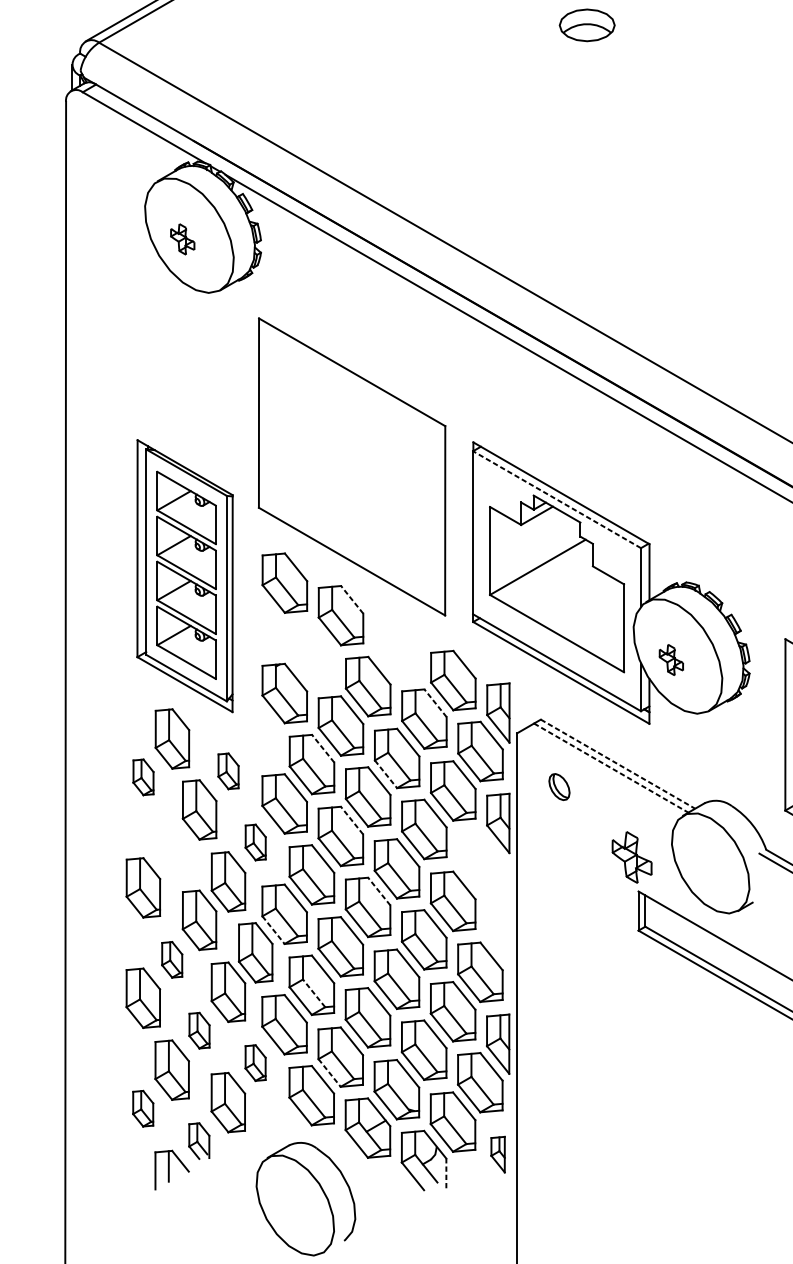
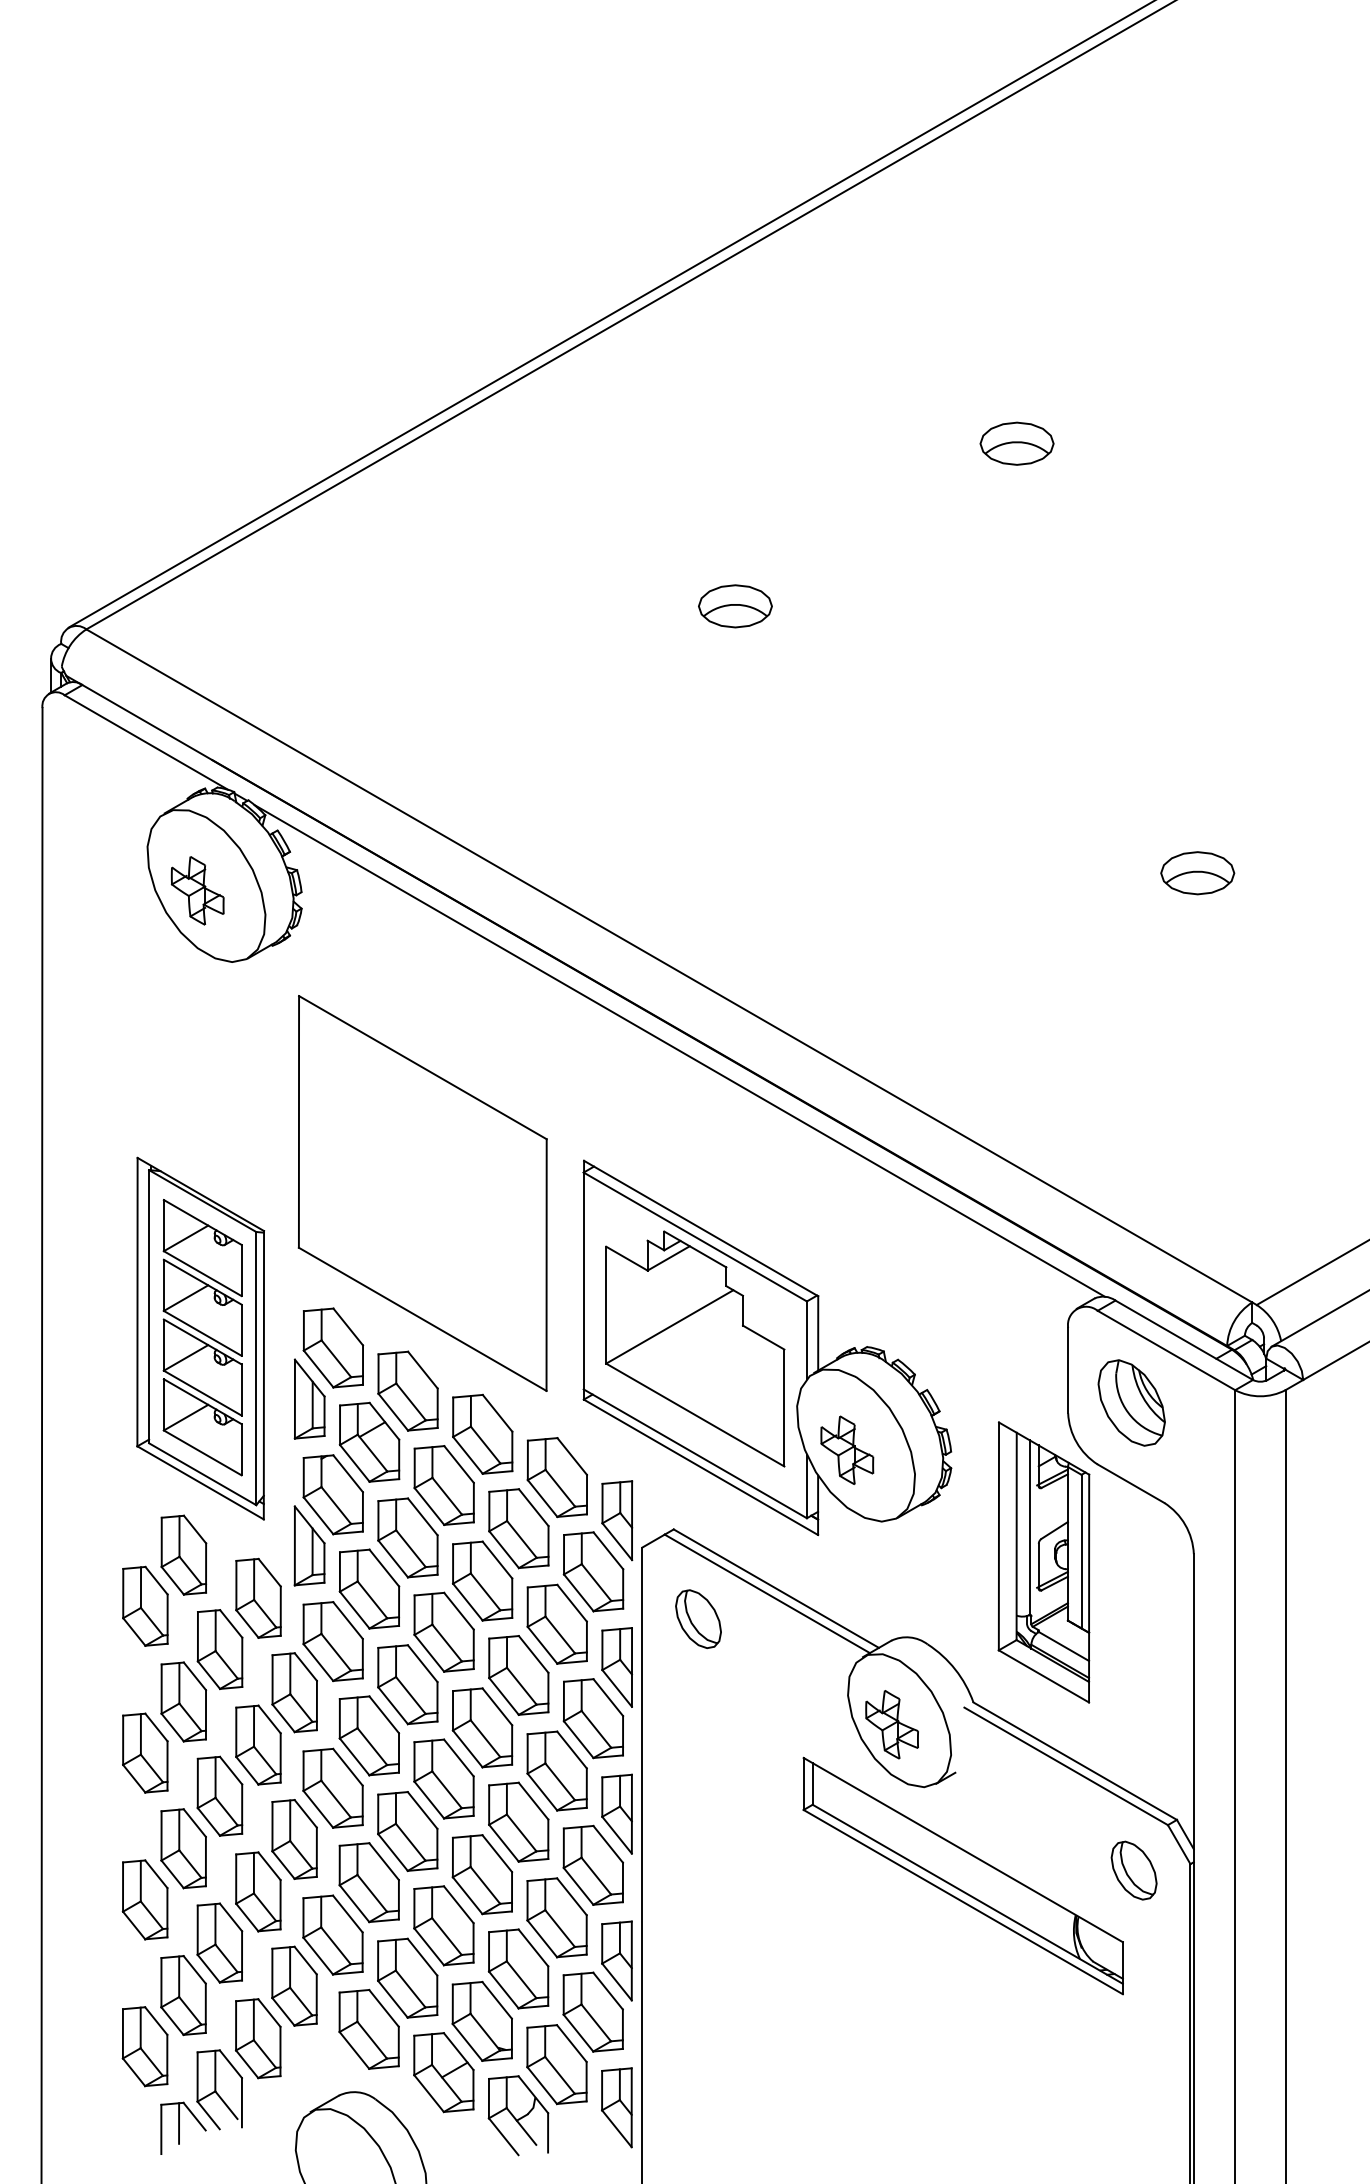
part: (182, 239) -> (197, 890), size x1.67
line: (557, 500) -> (695, 1237), dashed -> solid
line: (351, 600) -> (422, 1370), dashed -> solid
part: (266, 621) -> (309, 1398), added
part: (397, 647) -> (482, 1433), added
part: (312, 653) -> (369, 1441), added
part: (671, 659) -> (847, 1449), size x1.67
line: (435, 703) -> (533, 1507), dashed -> solid
part: (266, 731) -> (309, 1545), added
line: (323, 749) -> (384, 1568), dashed -> solid
line: (618, 764) -> (776, 1588), dashed -> solid
line: (611, 768) -> (767, 1594), dashed -> solid
part: (228, 770) -> (258, 1597), size x1.67
line: (385, 774) -> (467, 1602), dashed -> solid
part: (143, 776) -> (145, 1605), size x1.67
part: (559, 786) -> (698, 1618), size x1.67
line: (351, 820) -> (422, 1663), dashed -> solid
part: (255, 842) -> (294, 1692), size x1.67
part: (172, 849) -> (183, 1701), added
part: (631, 857) -> (891, 1724), moved
part: (480, 861) -> (593, 1718), added
line: (378, 891) -> (458, 1758), dashed -> solid
line: (273, 930) -> (318, 1809), dashed -> solid
part: (497, 933) -> (616, 1813), added
part: (172, 959) -> (183, 1848), size x1.67
line: (314, 993) -> (372, 1893), dashed -> solid
part: (199, 1030) -> (219, 1942), size x1.67
part: (255, 1062) -> (294, 1985), size x1.67
line: (329, 1073) -> (392, 1999), dashed -> solid
part: (142, 1108) -> (144, 2046), size x1.67
part: (199, 1140) -> (219, 2089), size x1.67
part: (497, 1154) -> (616, 2107), size x1.67
line: (446, 1173) -> (548, 2132), dashed -> solid

